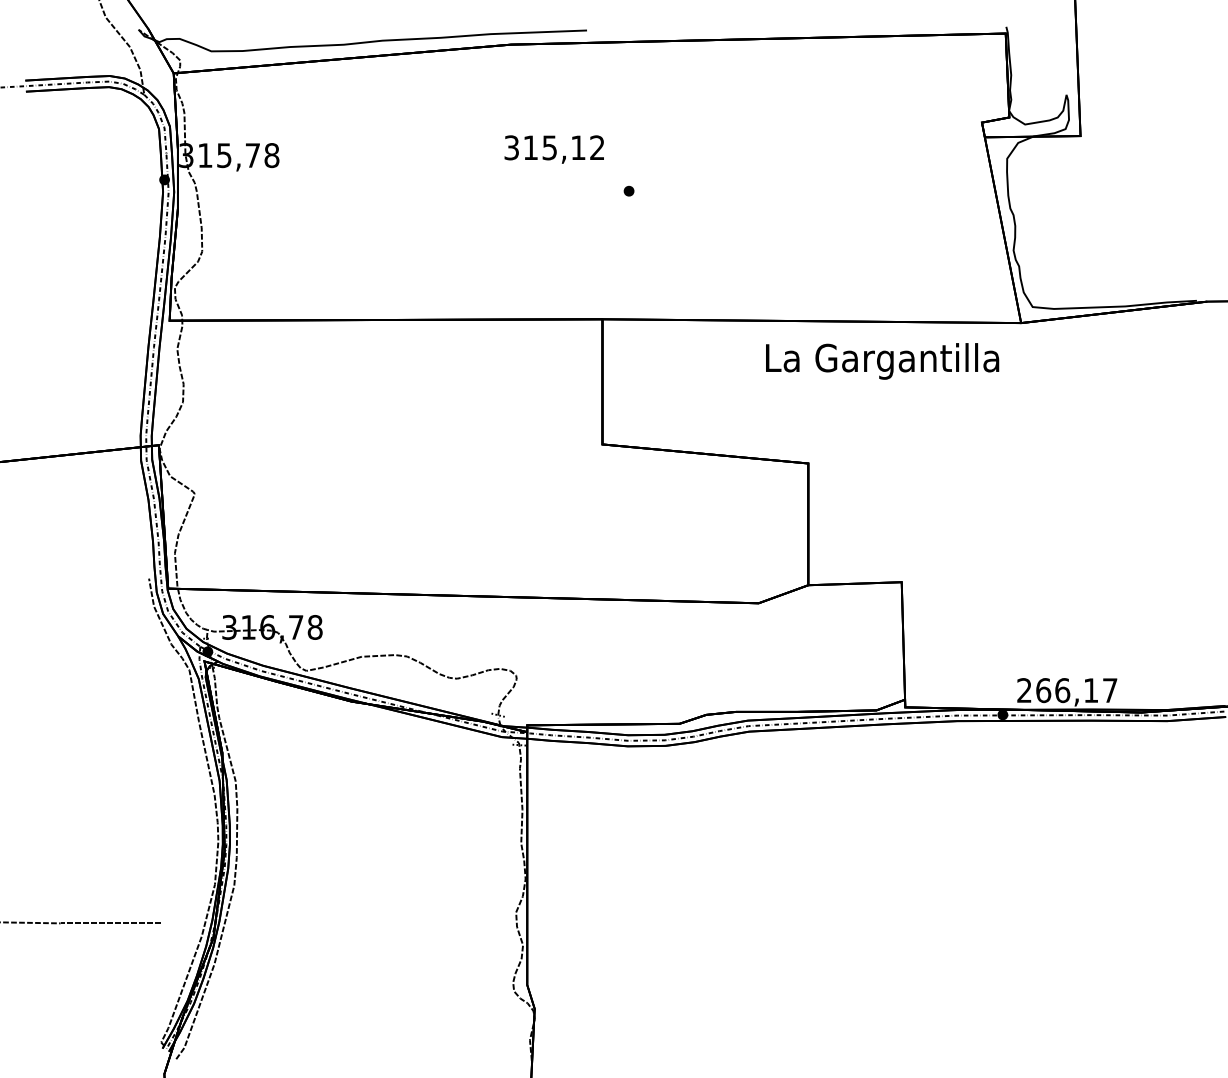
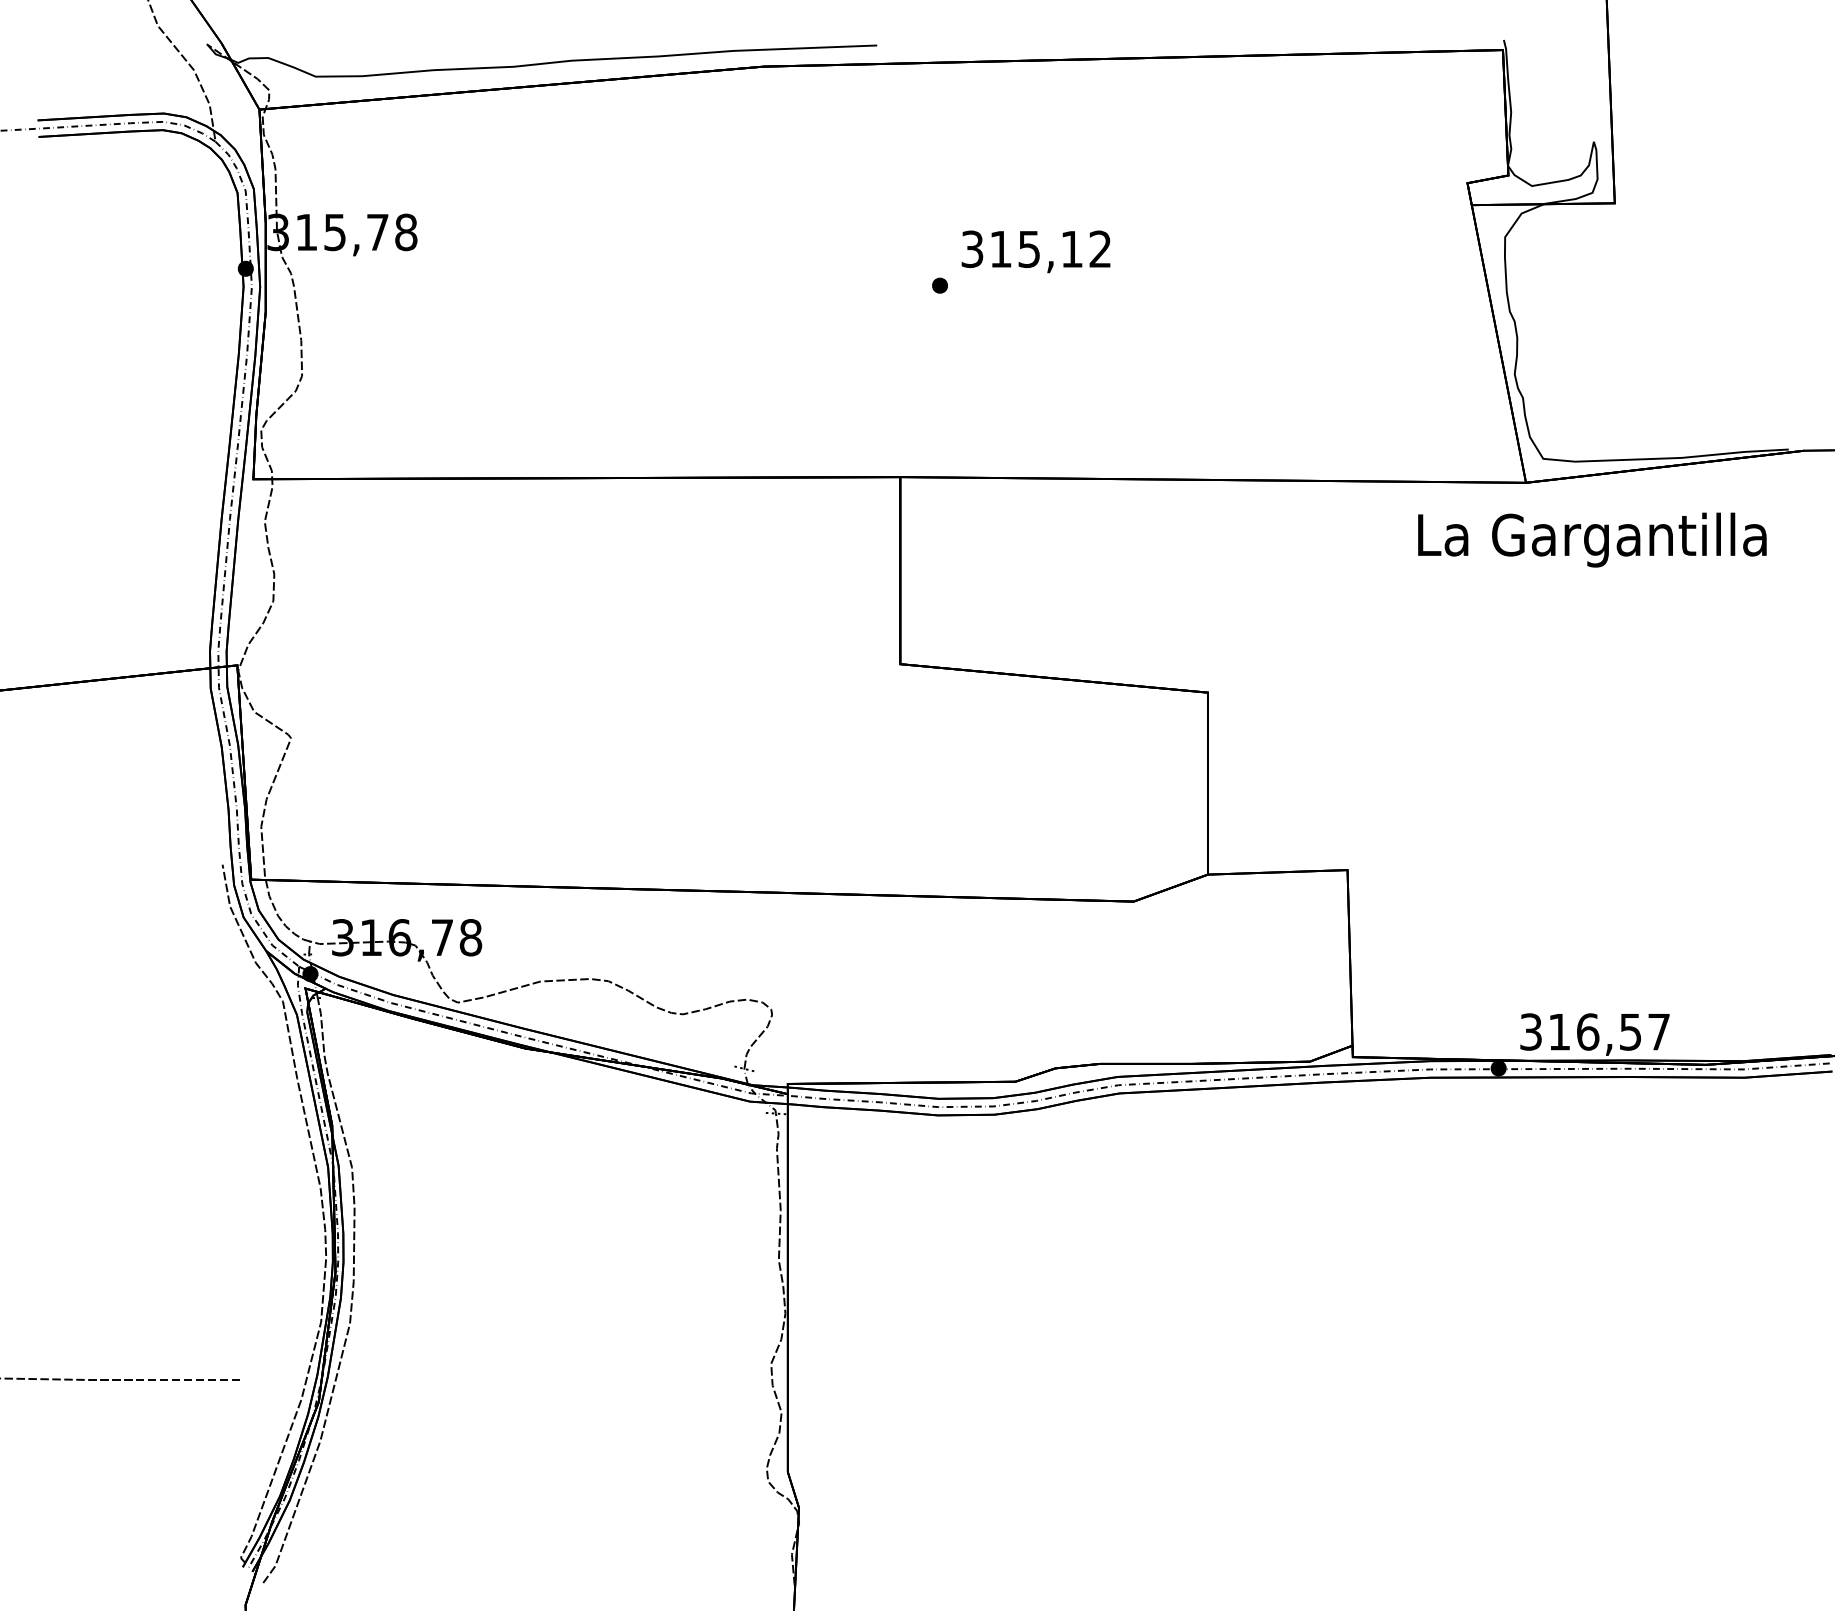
text: (553, 149) -> (1034, 251), moved
text: (882, 361) -> (1592, 540), moved
text: (1057, 690) -> (1580, 1031), 266,17 -> 316,57

